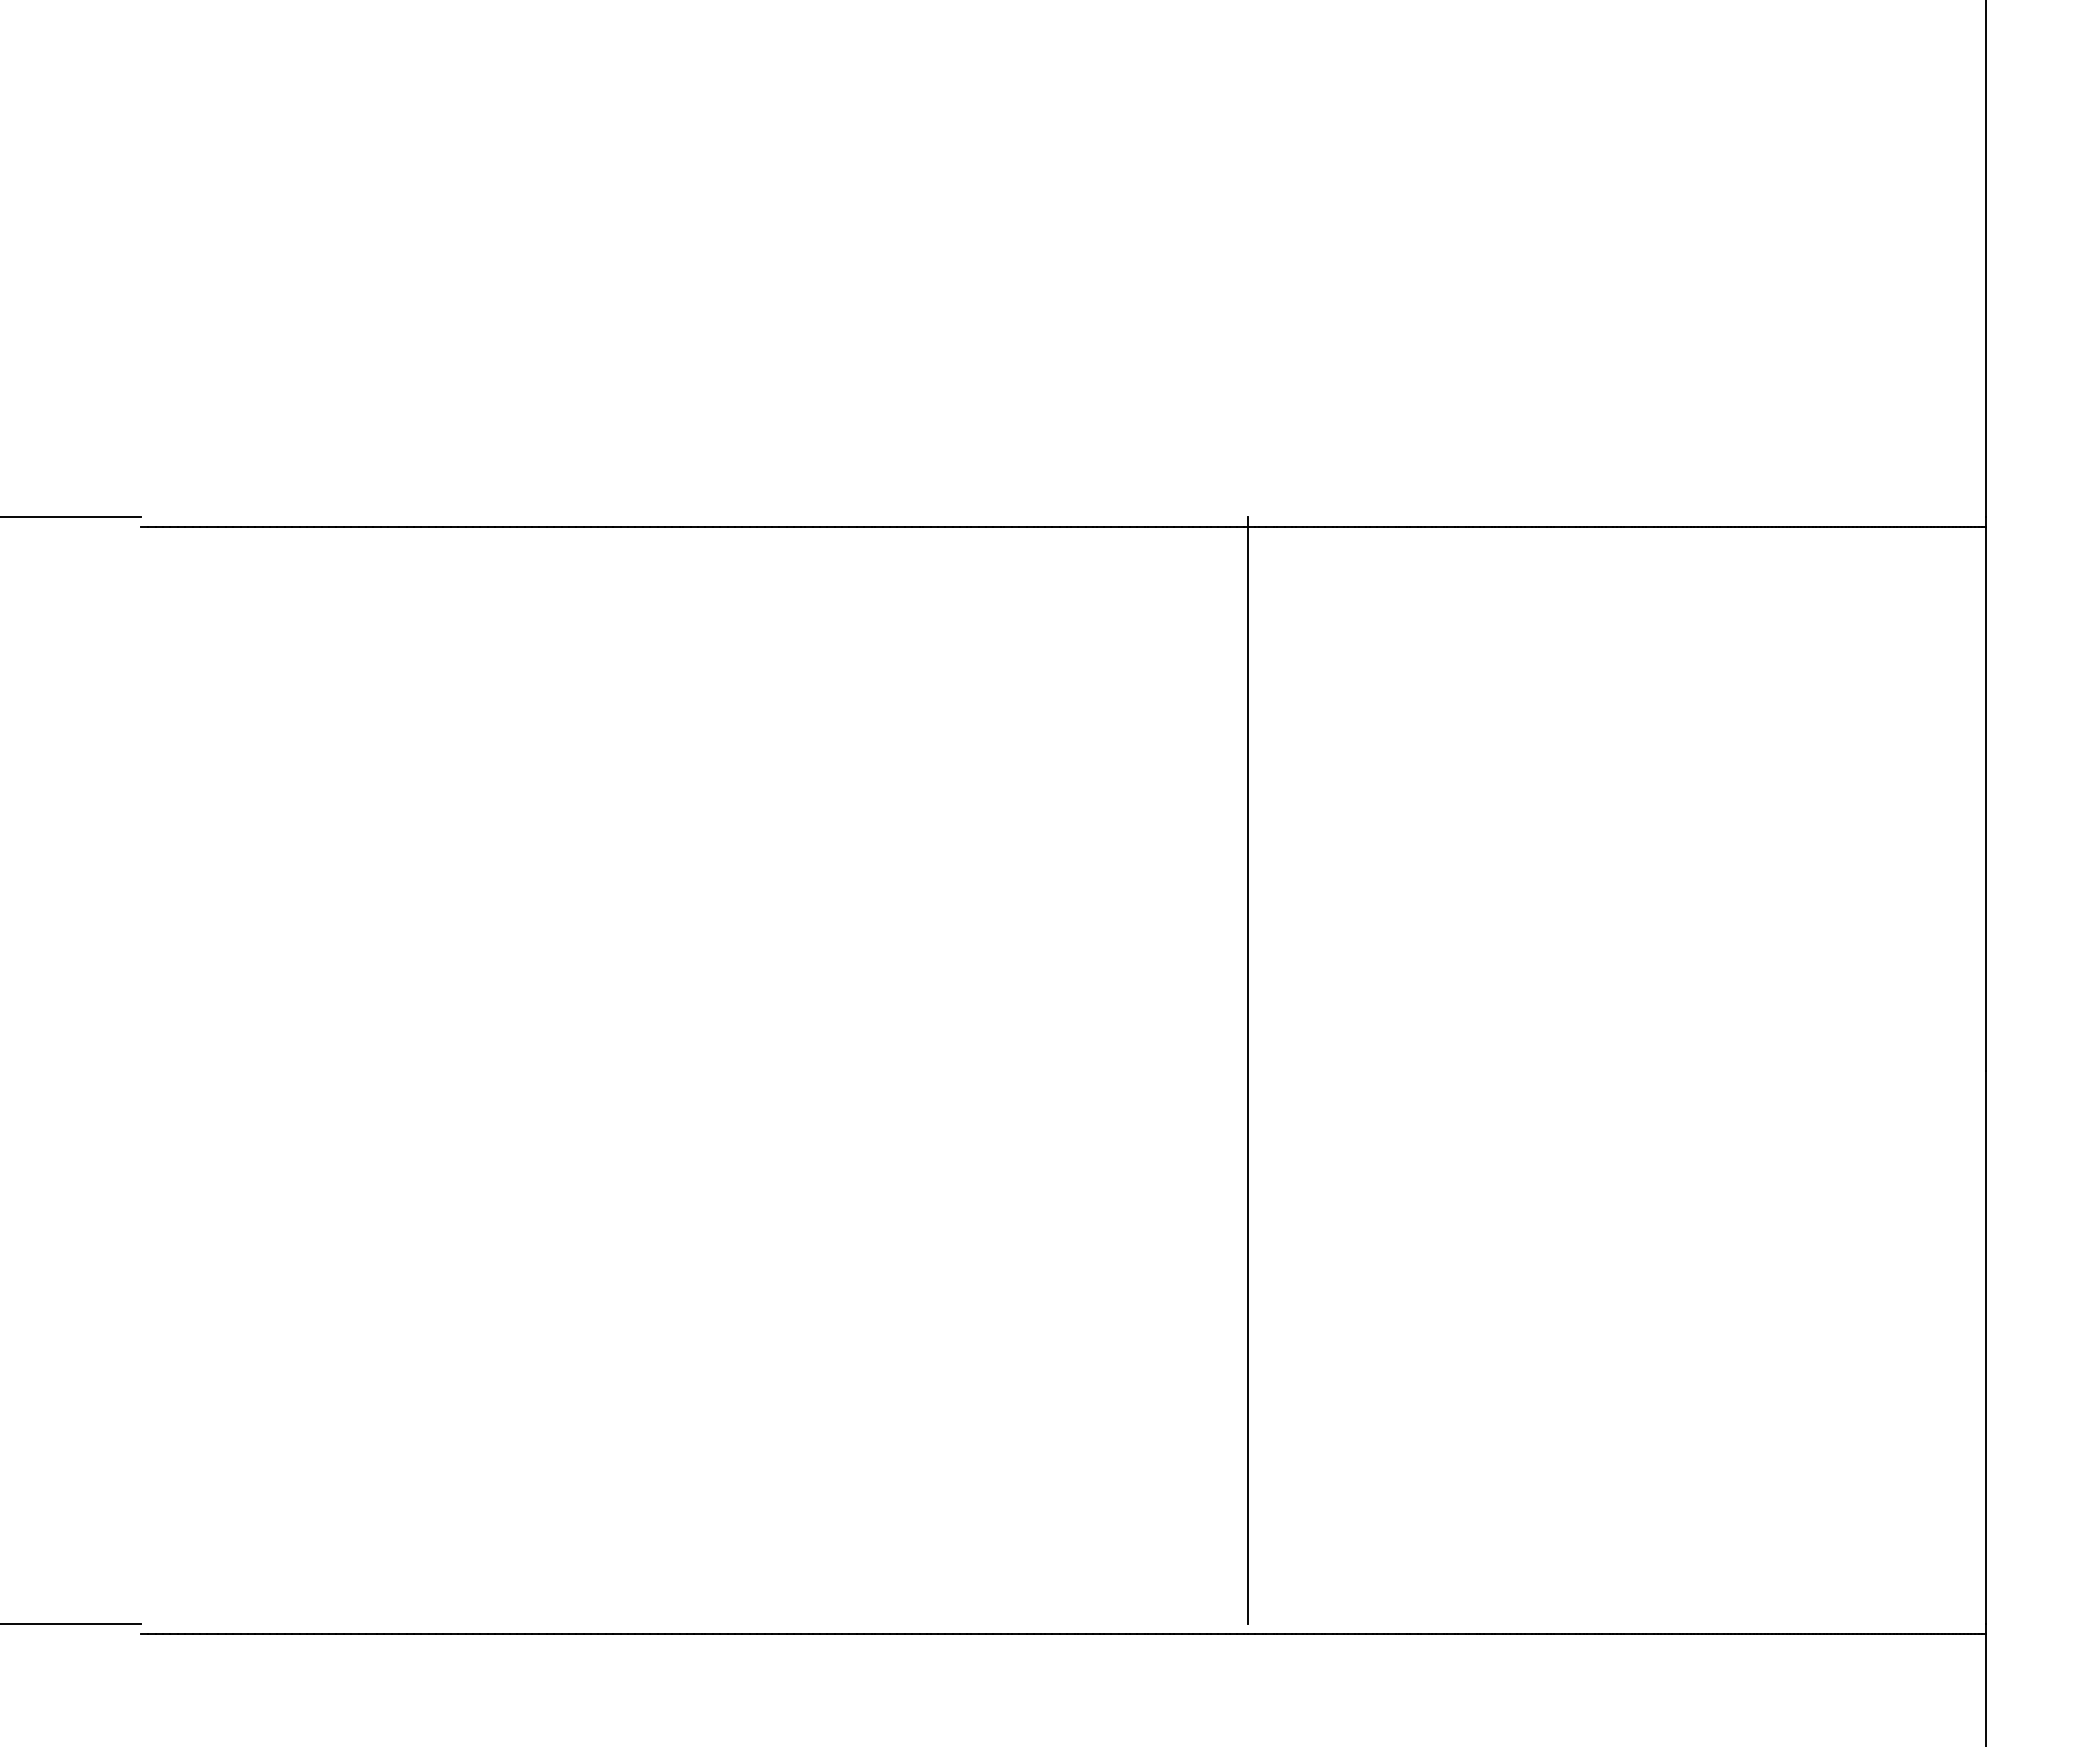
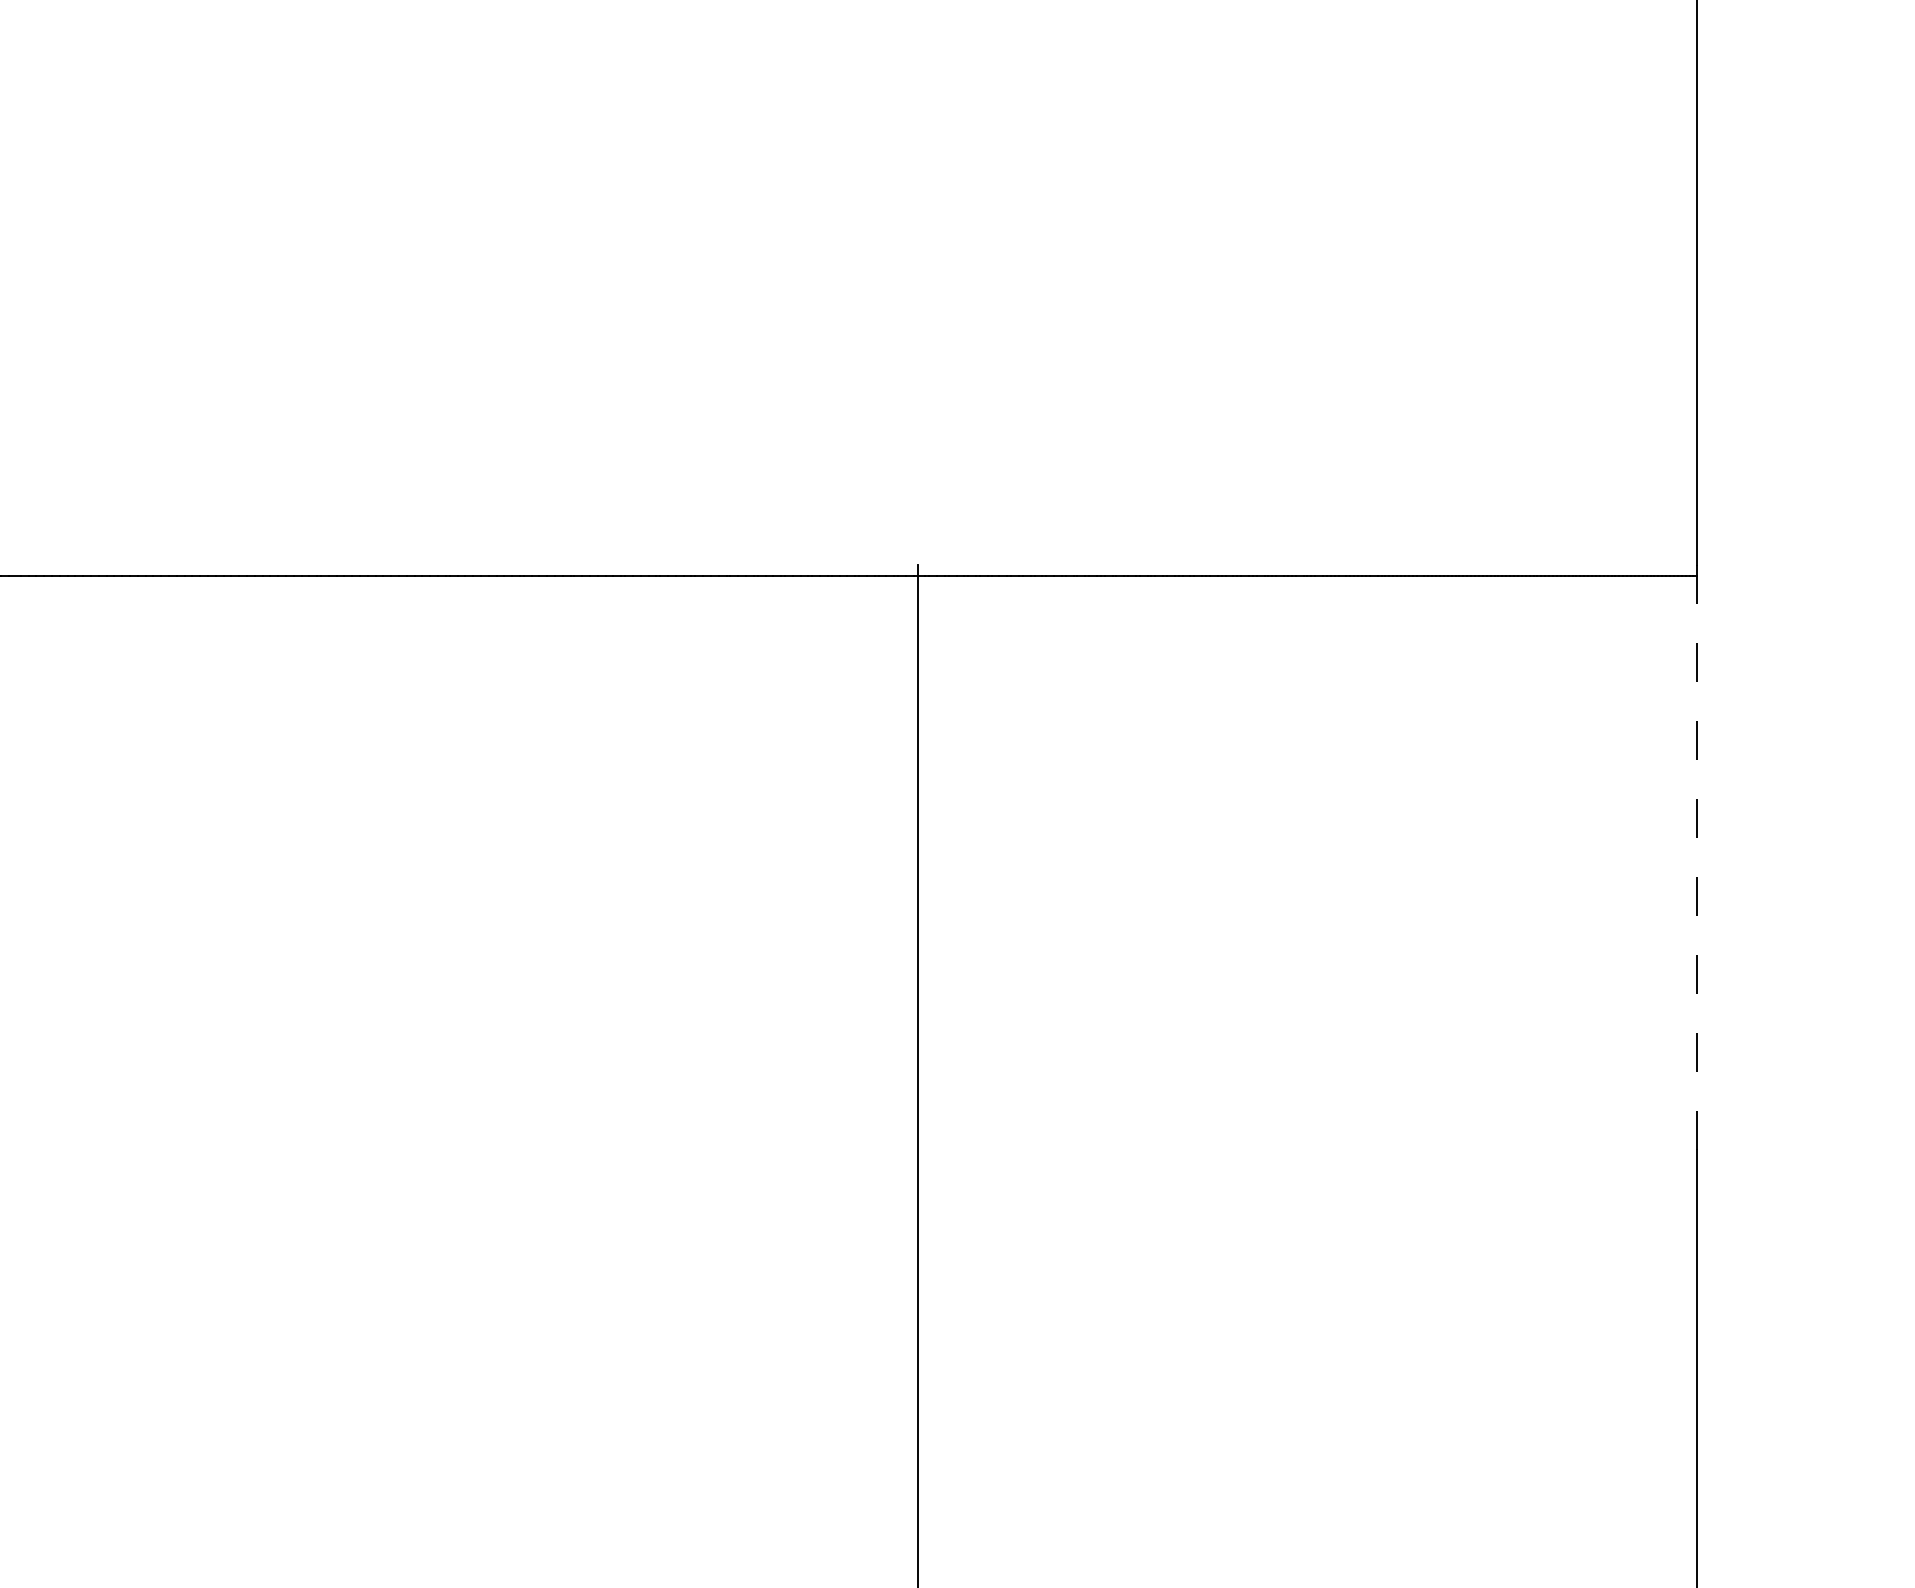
line: (1986, 793) -> (1697, 857), solid -> dashed

